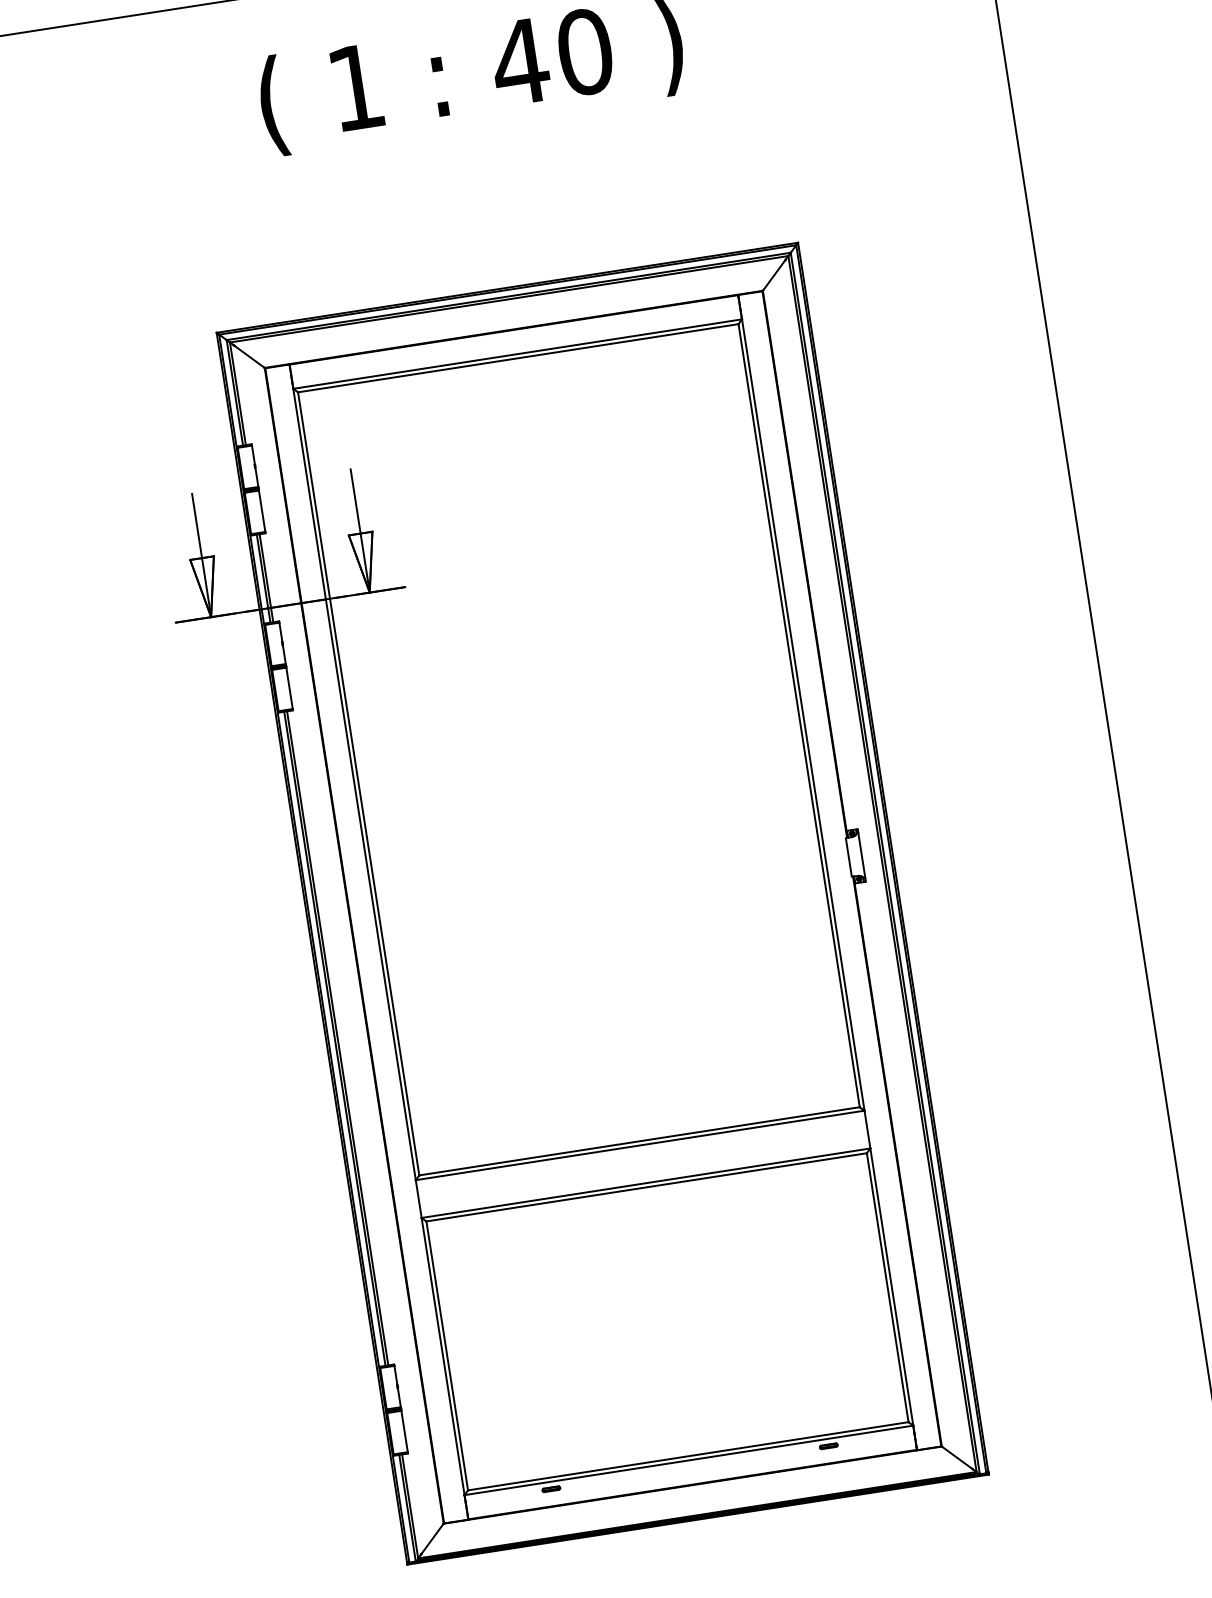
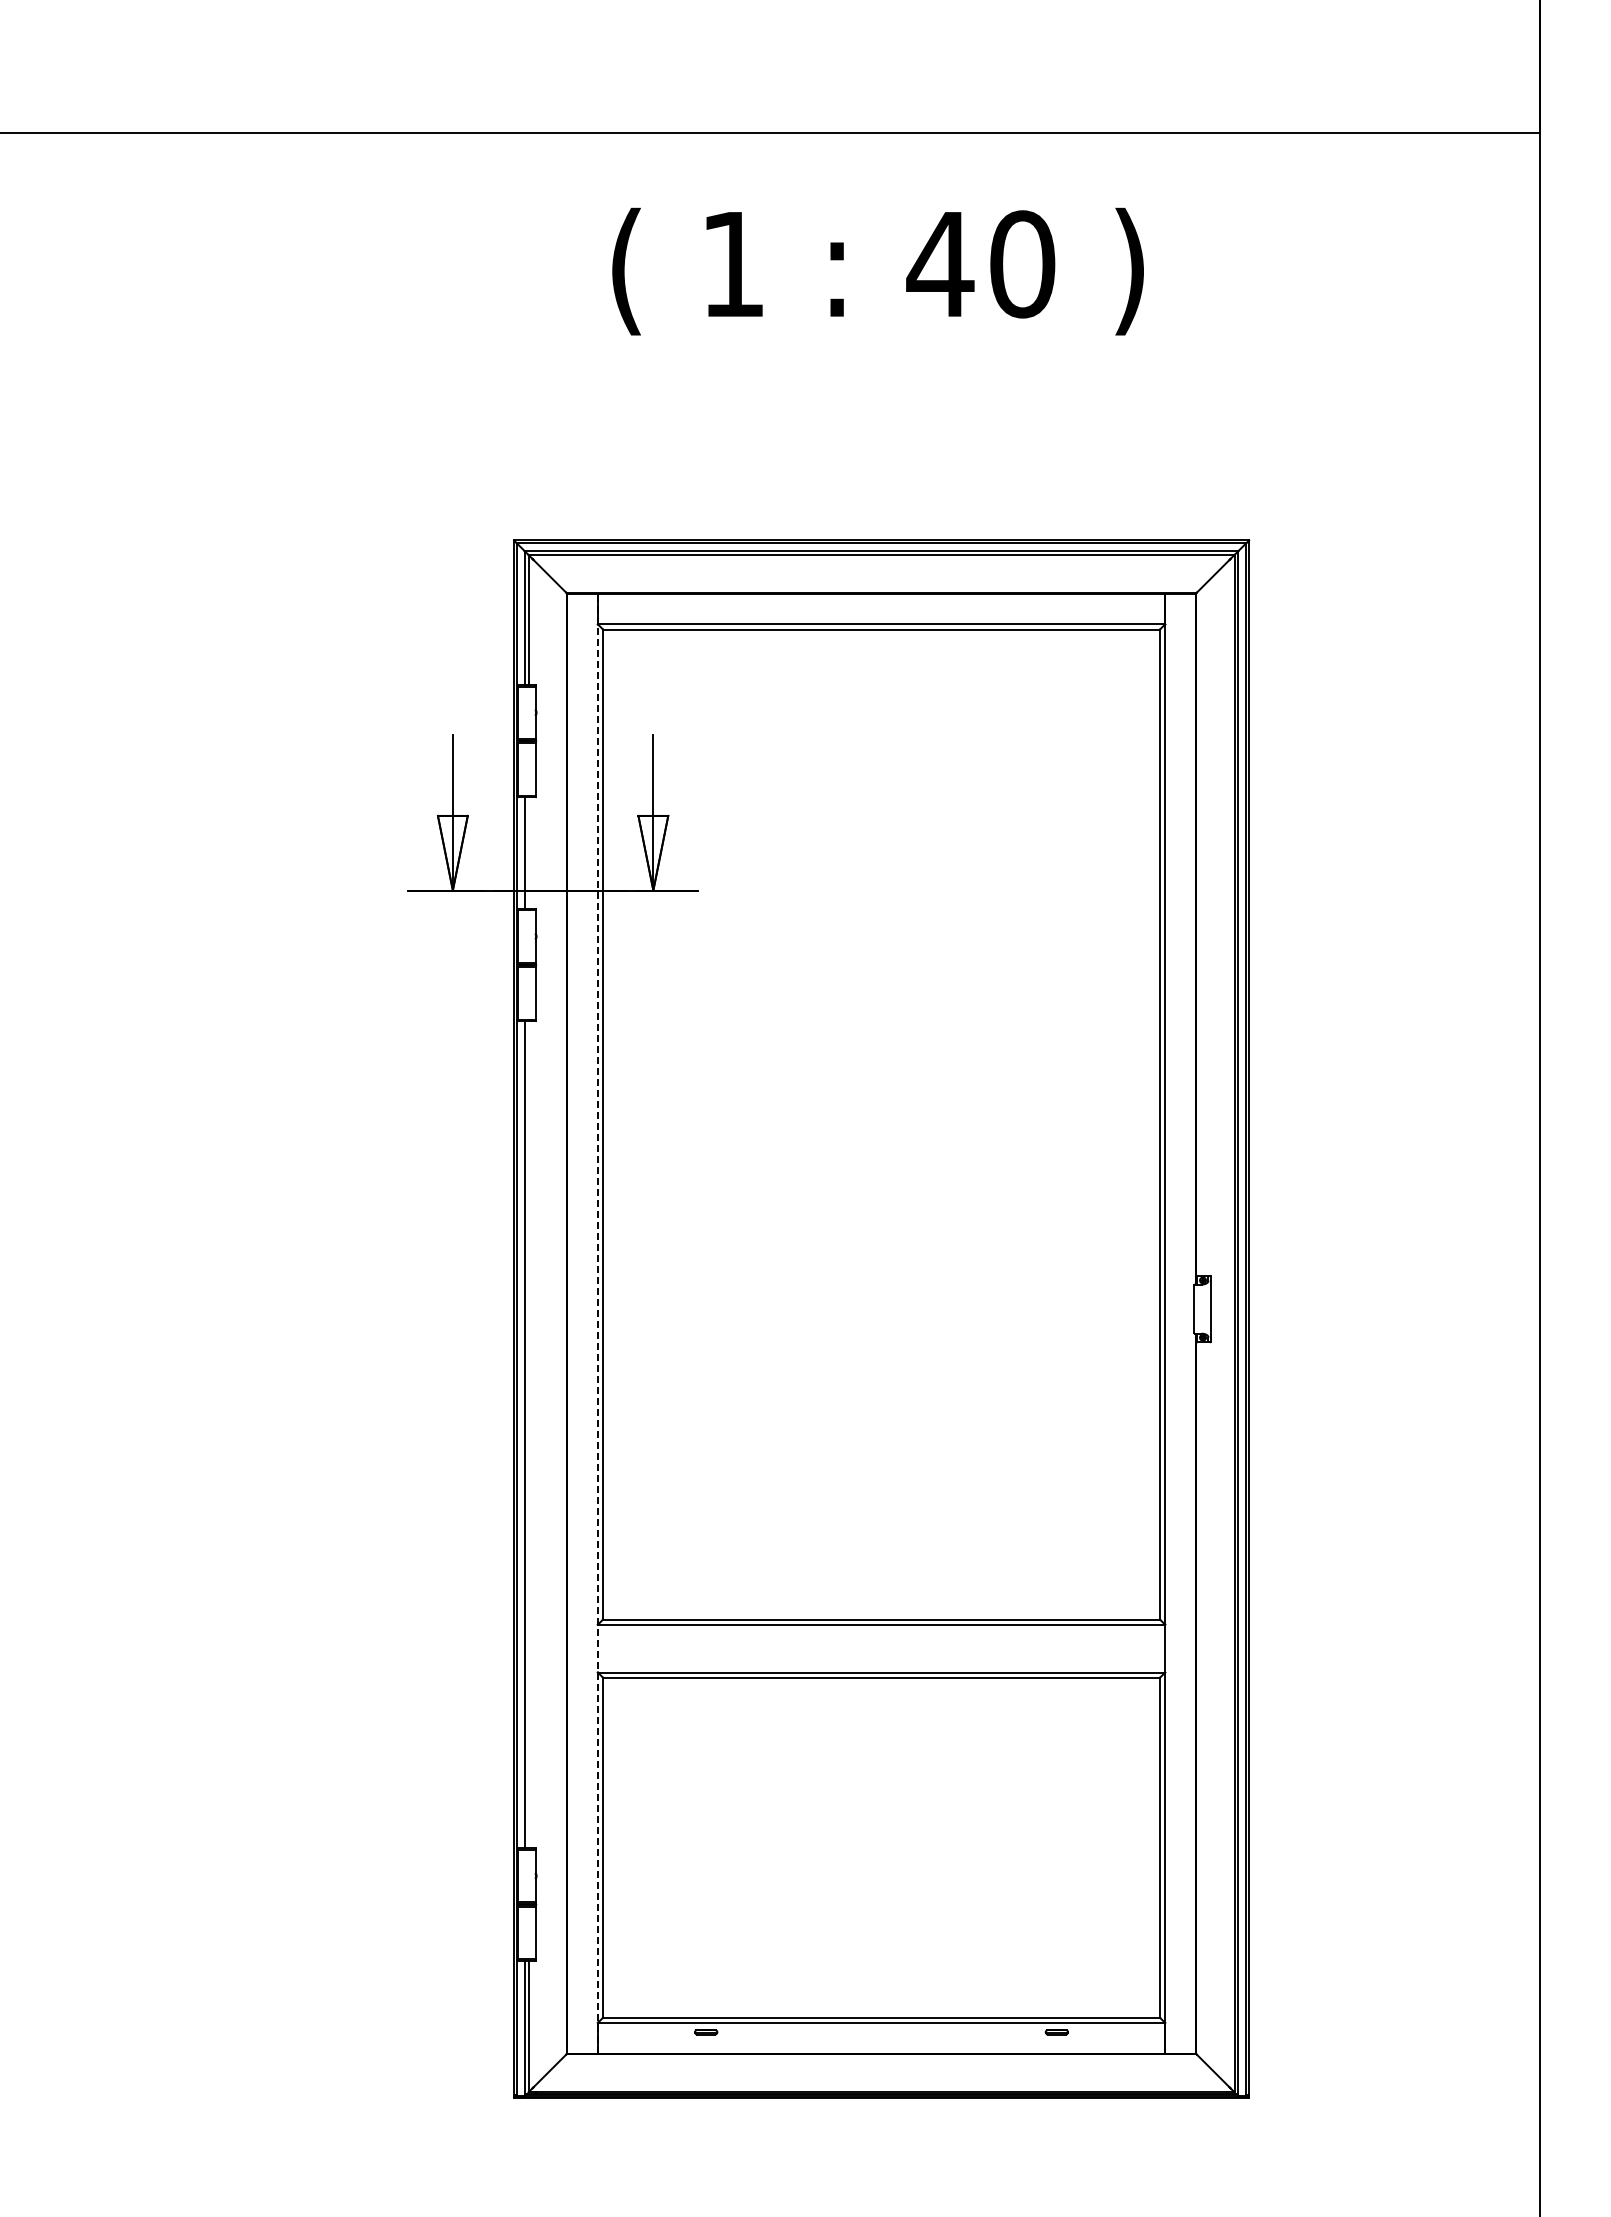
line: (266, 577) -> (528, 852), removed
line: (378, 941) -> (597, 1323), solid -> dashed
line: (337, 1038) -> (528, 1434), removed

